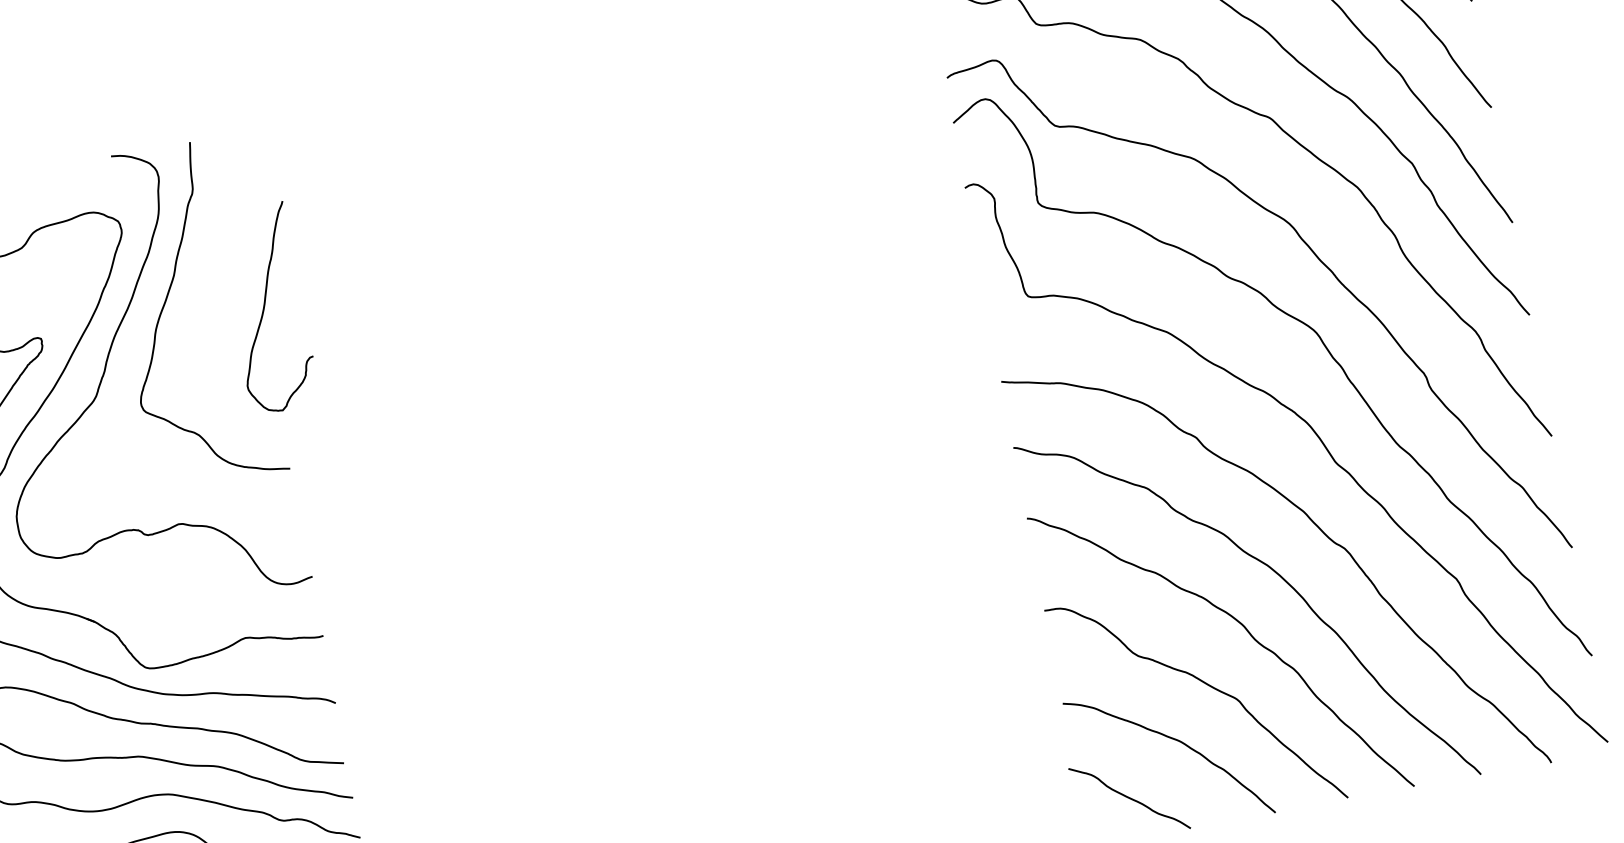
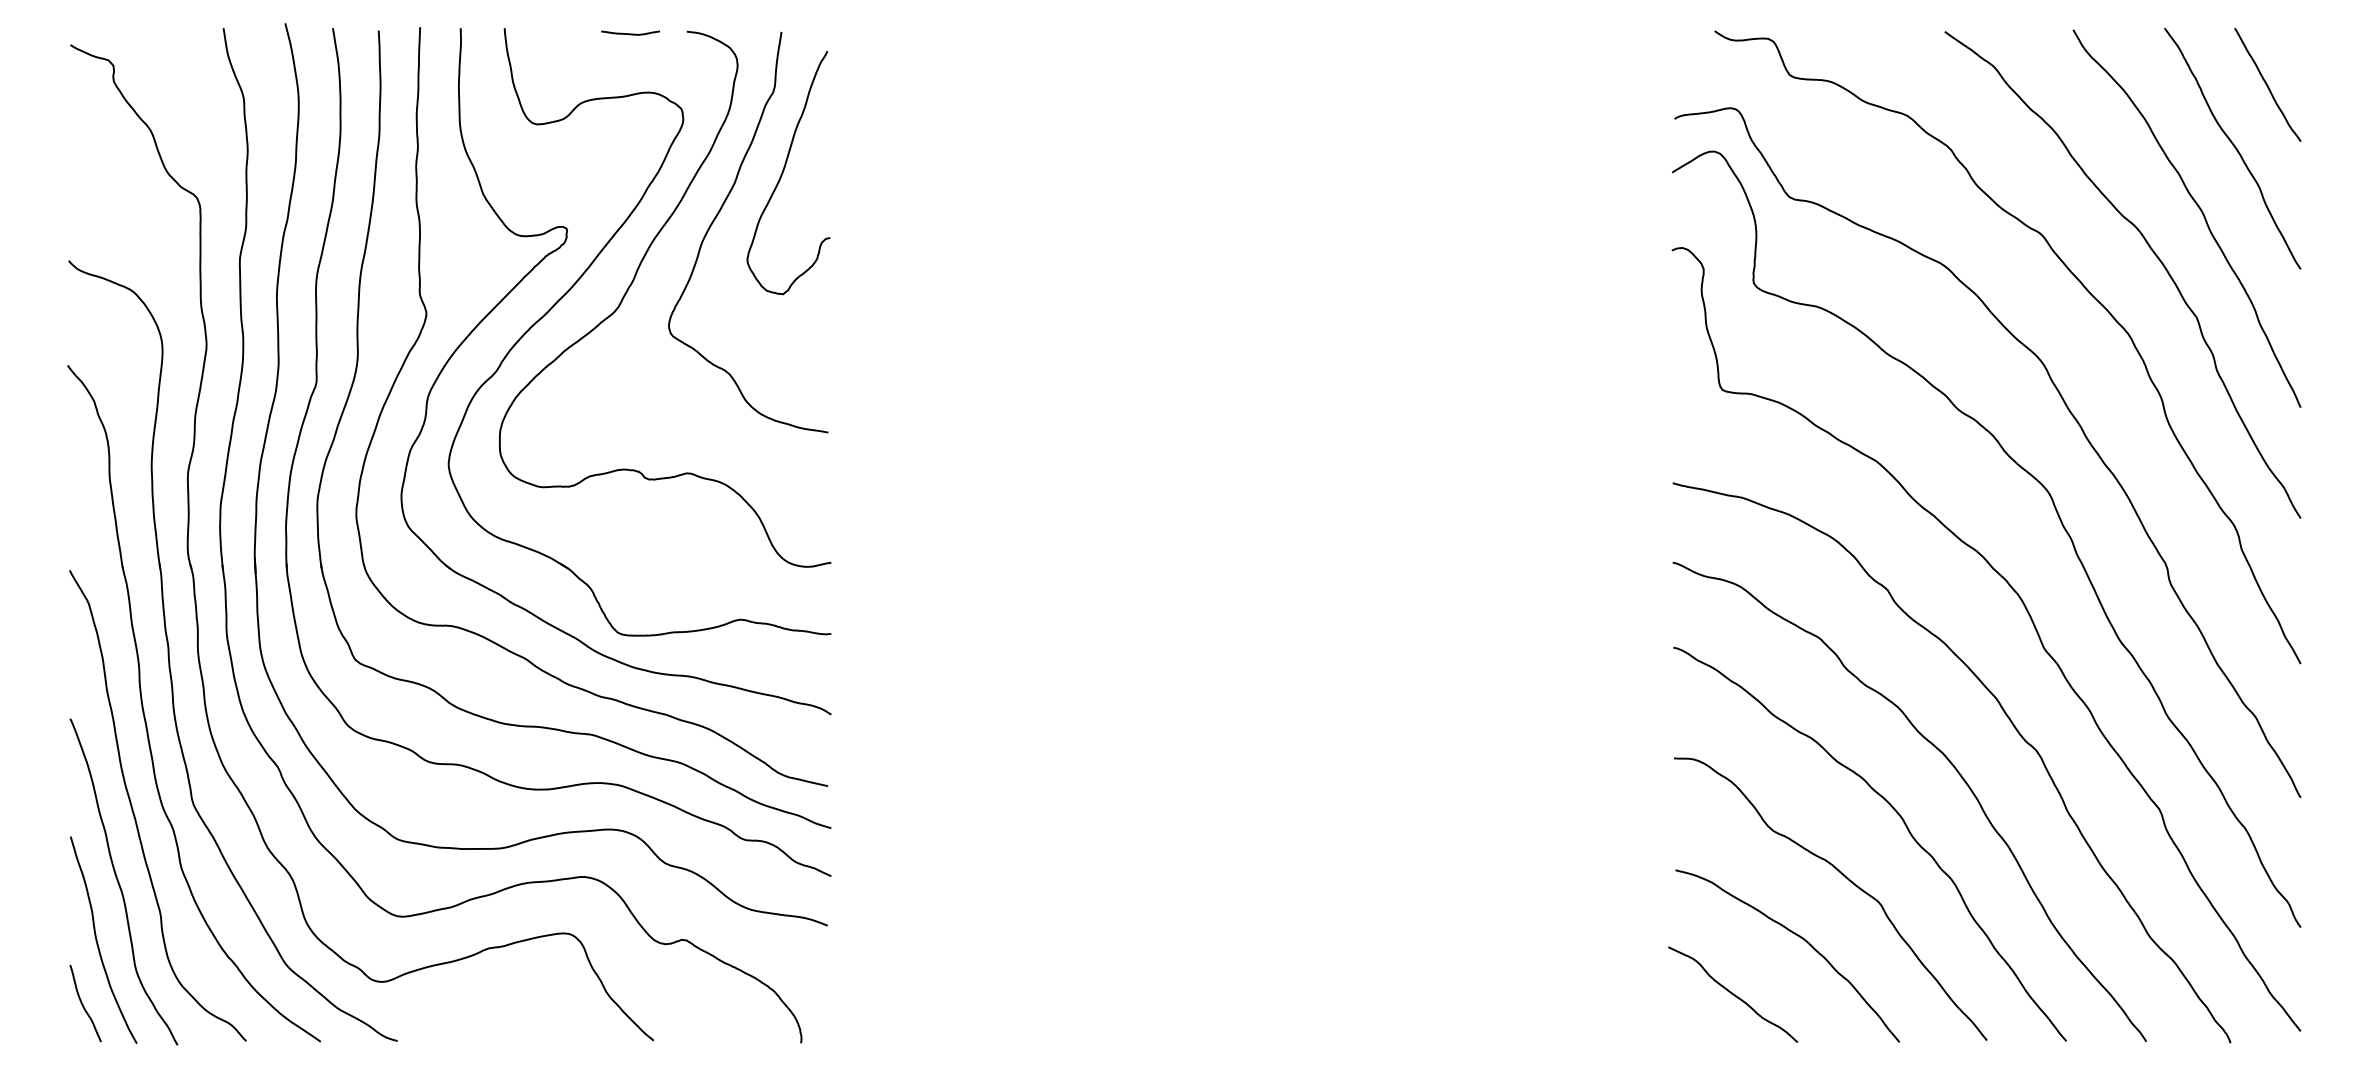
curve: (64, 166) -> (630, 33), added
curve: (264, 307) -> (784, 170), moved

